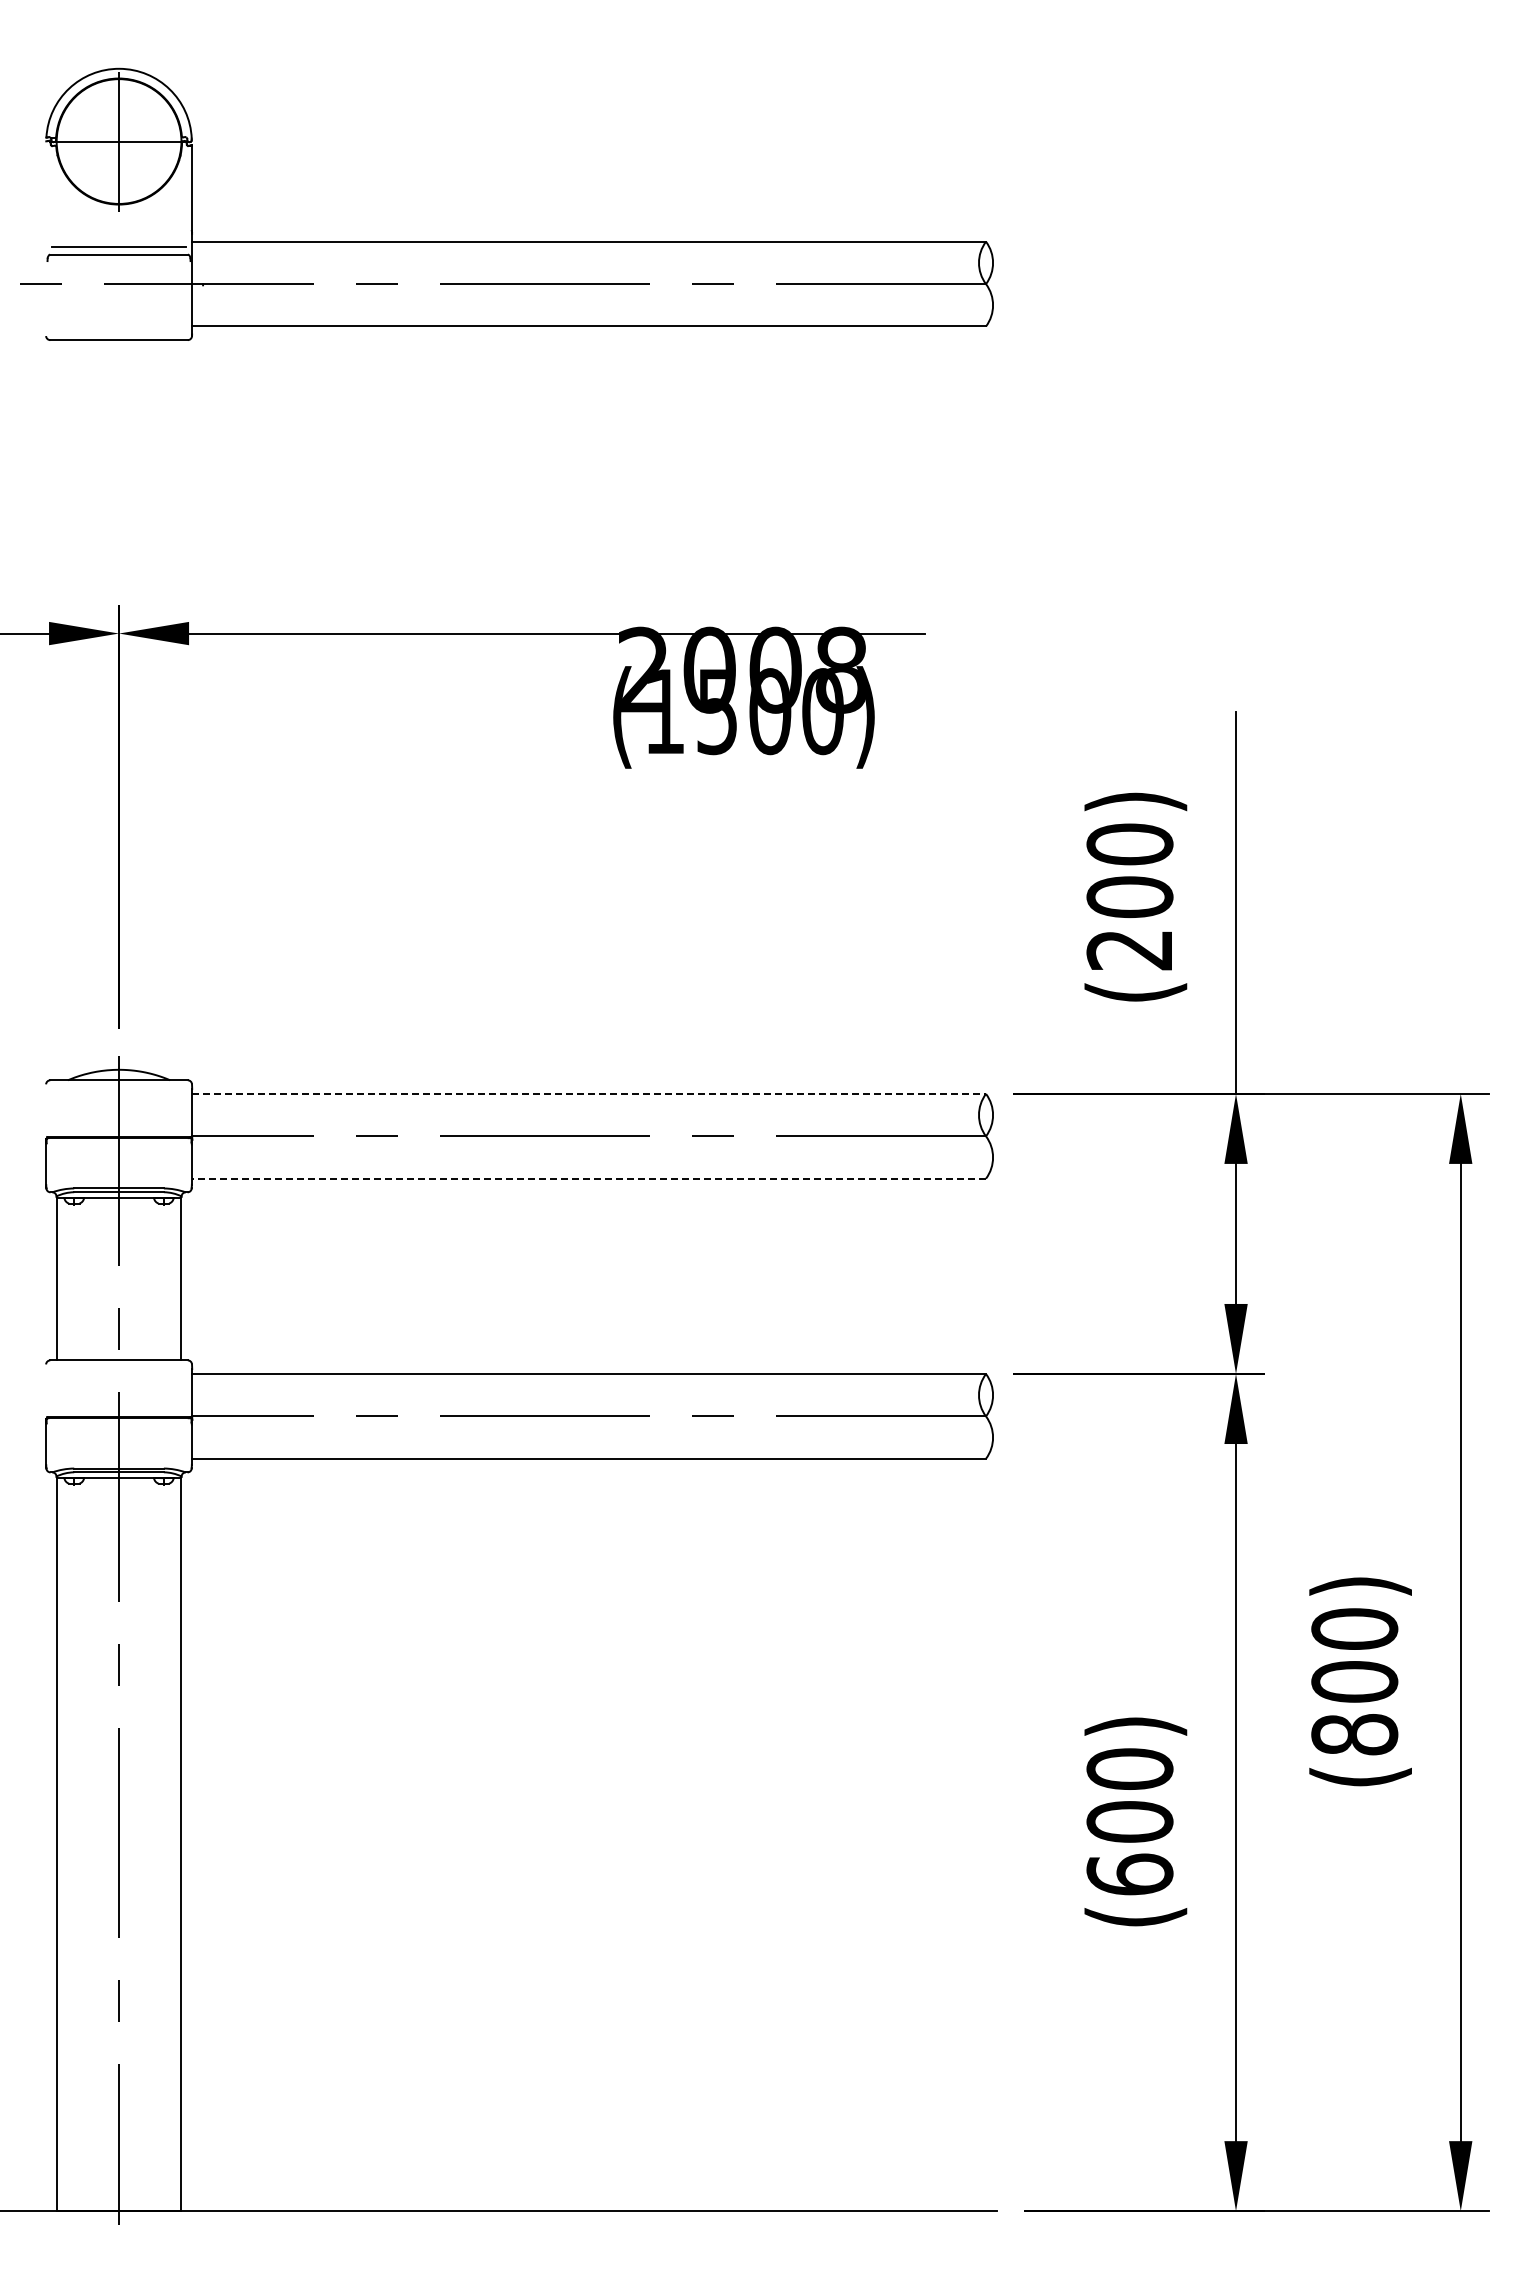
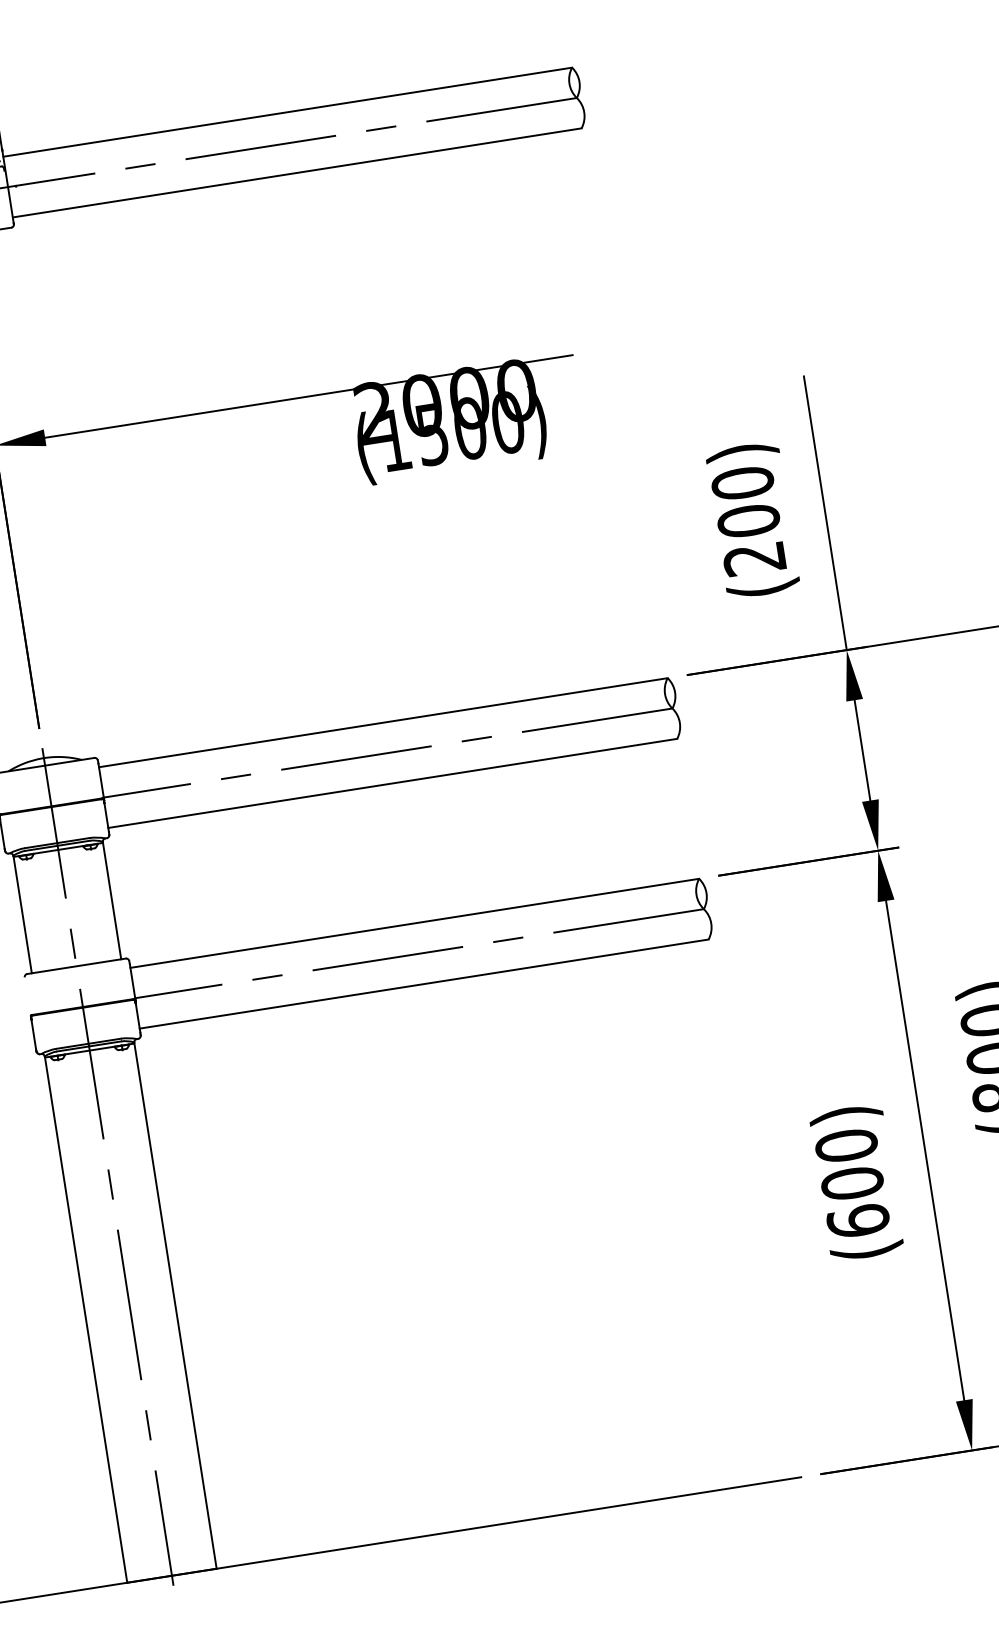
text: (841, 670) -> (516, 391), 2008 -> 2000
line: (589, 1093) -> (383, 722), dashed -> solid
line: (588, 1178) -> (392, 783), dashed -> solid

